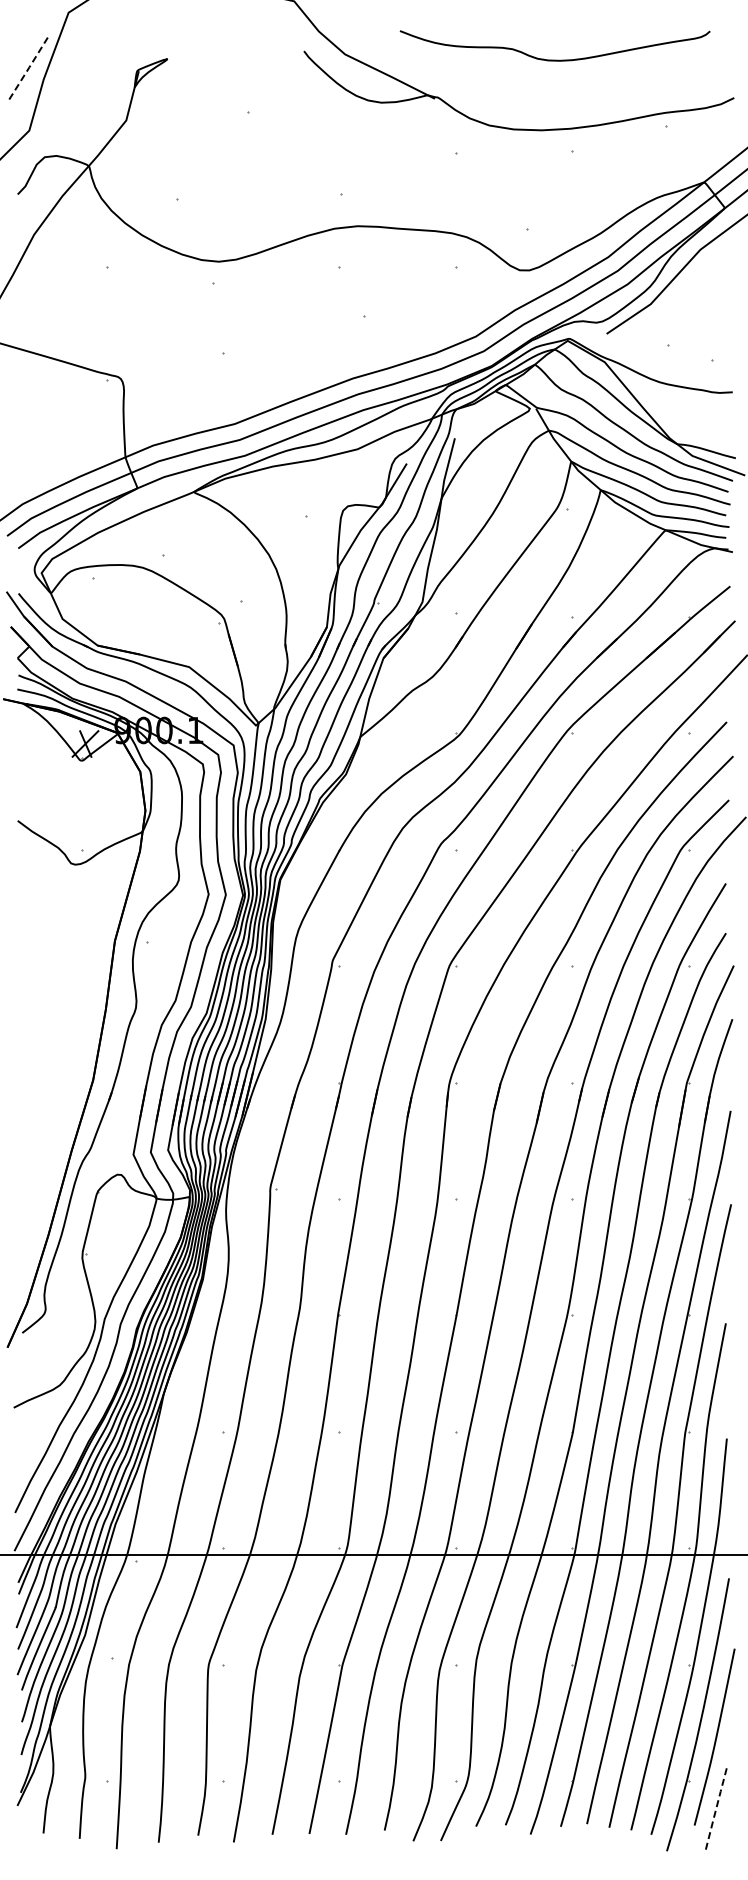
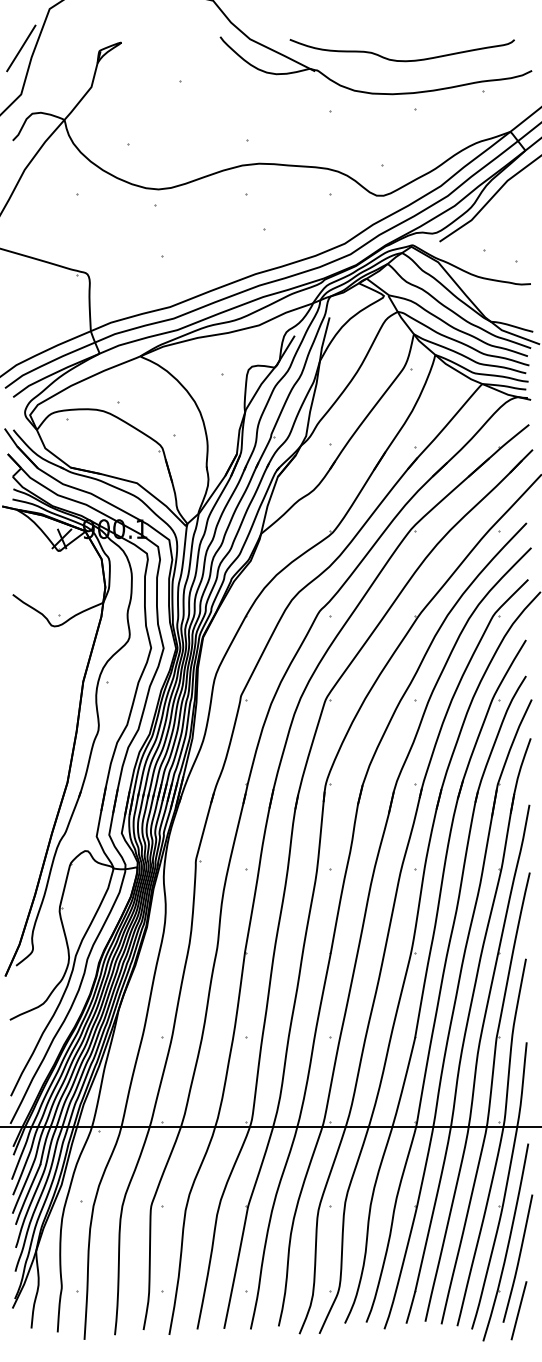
curve: (554, 59) -> (401, 60), moved
line: (29, 67) -> (21, 48), dashed -> solid
line: (716, 1808) -> (519, 1310), dashed -> solid

